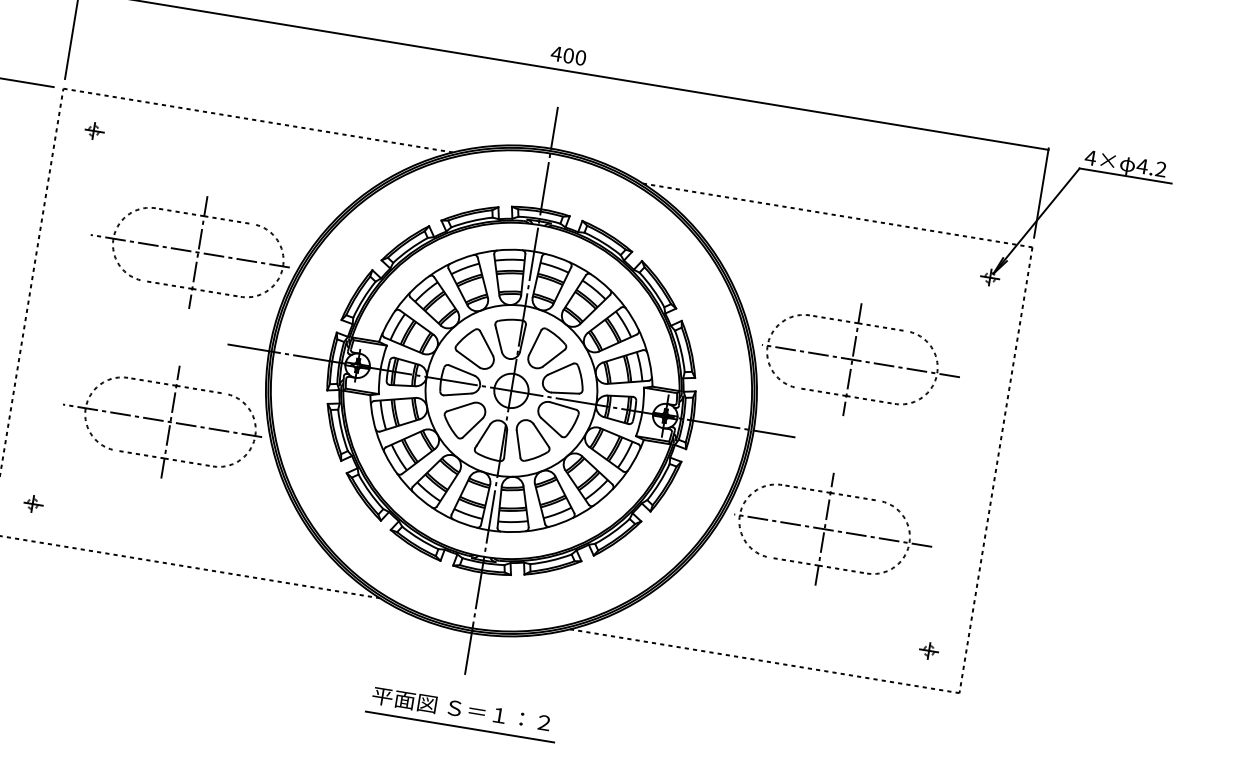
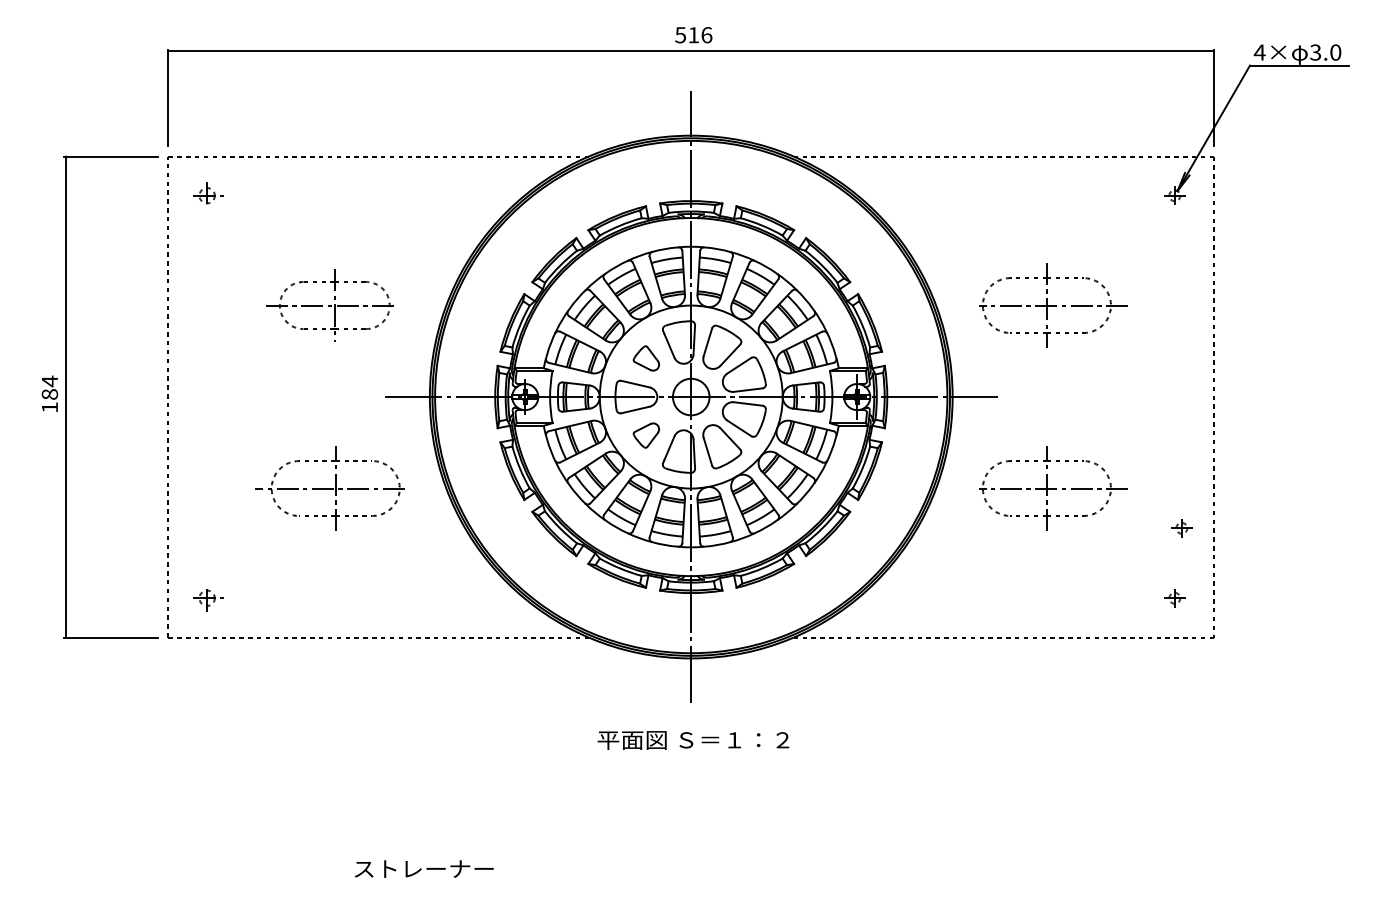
text: (568, 56) -> (693, 35), 400 -> 516
part: (94, 130) -> (208, 195), size x1.4
text: (1151, 167) -> (1325, 52), 4.2 -> 3.0
part: (190, 251) -> (329, 305), size x0.6
part: (475, 348) -> (646, 358), size x0.6
part: (861, 361) -> (1053, 305), size x0.7
part: (464, 419) -> (646, 435), size x0.6
part: (162, 420) -> (329, 488), size x0.7
part: (33, 504) -> (208, 598), size x1.4
part: (833, 530) -> (1053, 488), size x0.7
part: (945, 587) -> (1181, 528), added
line: (459, 727) -> (694, 759), removed

